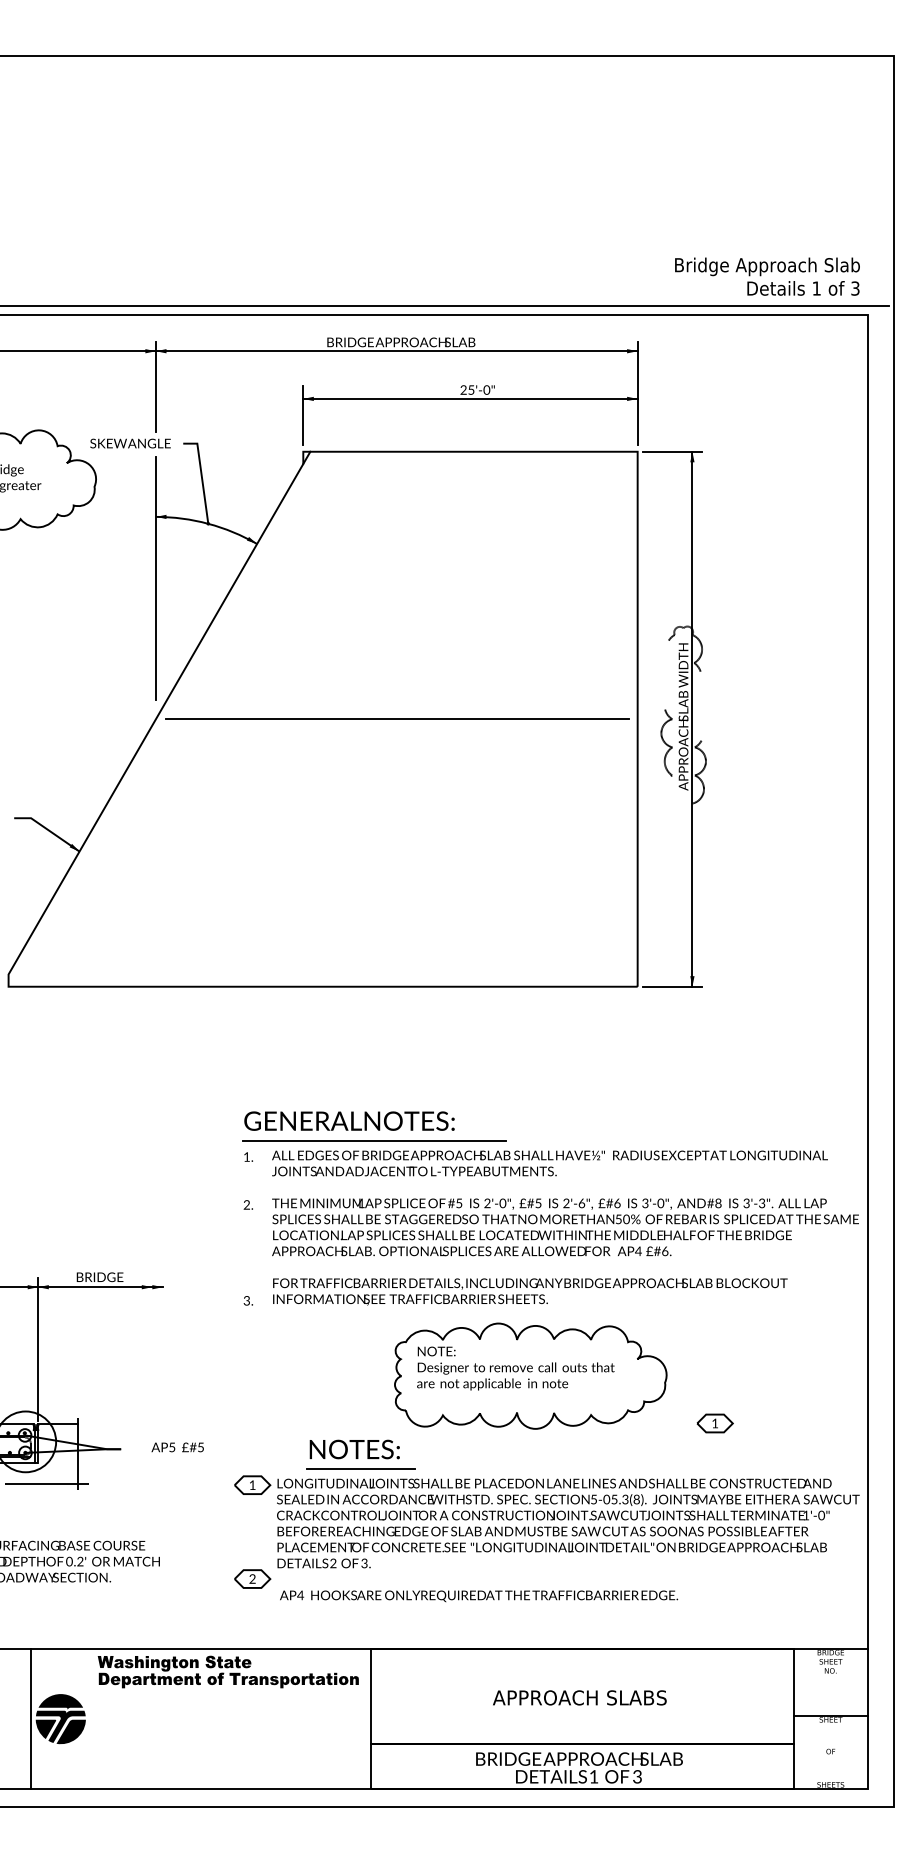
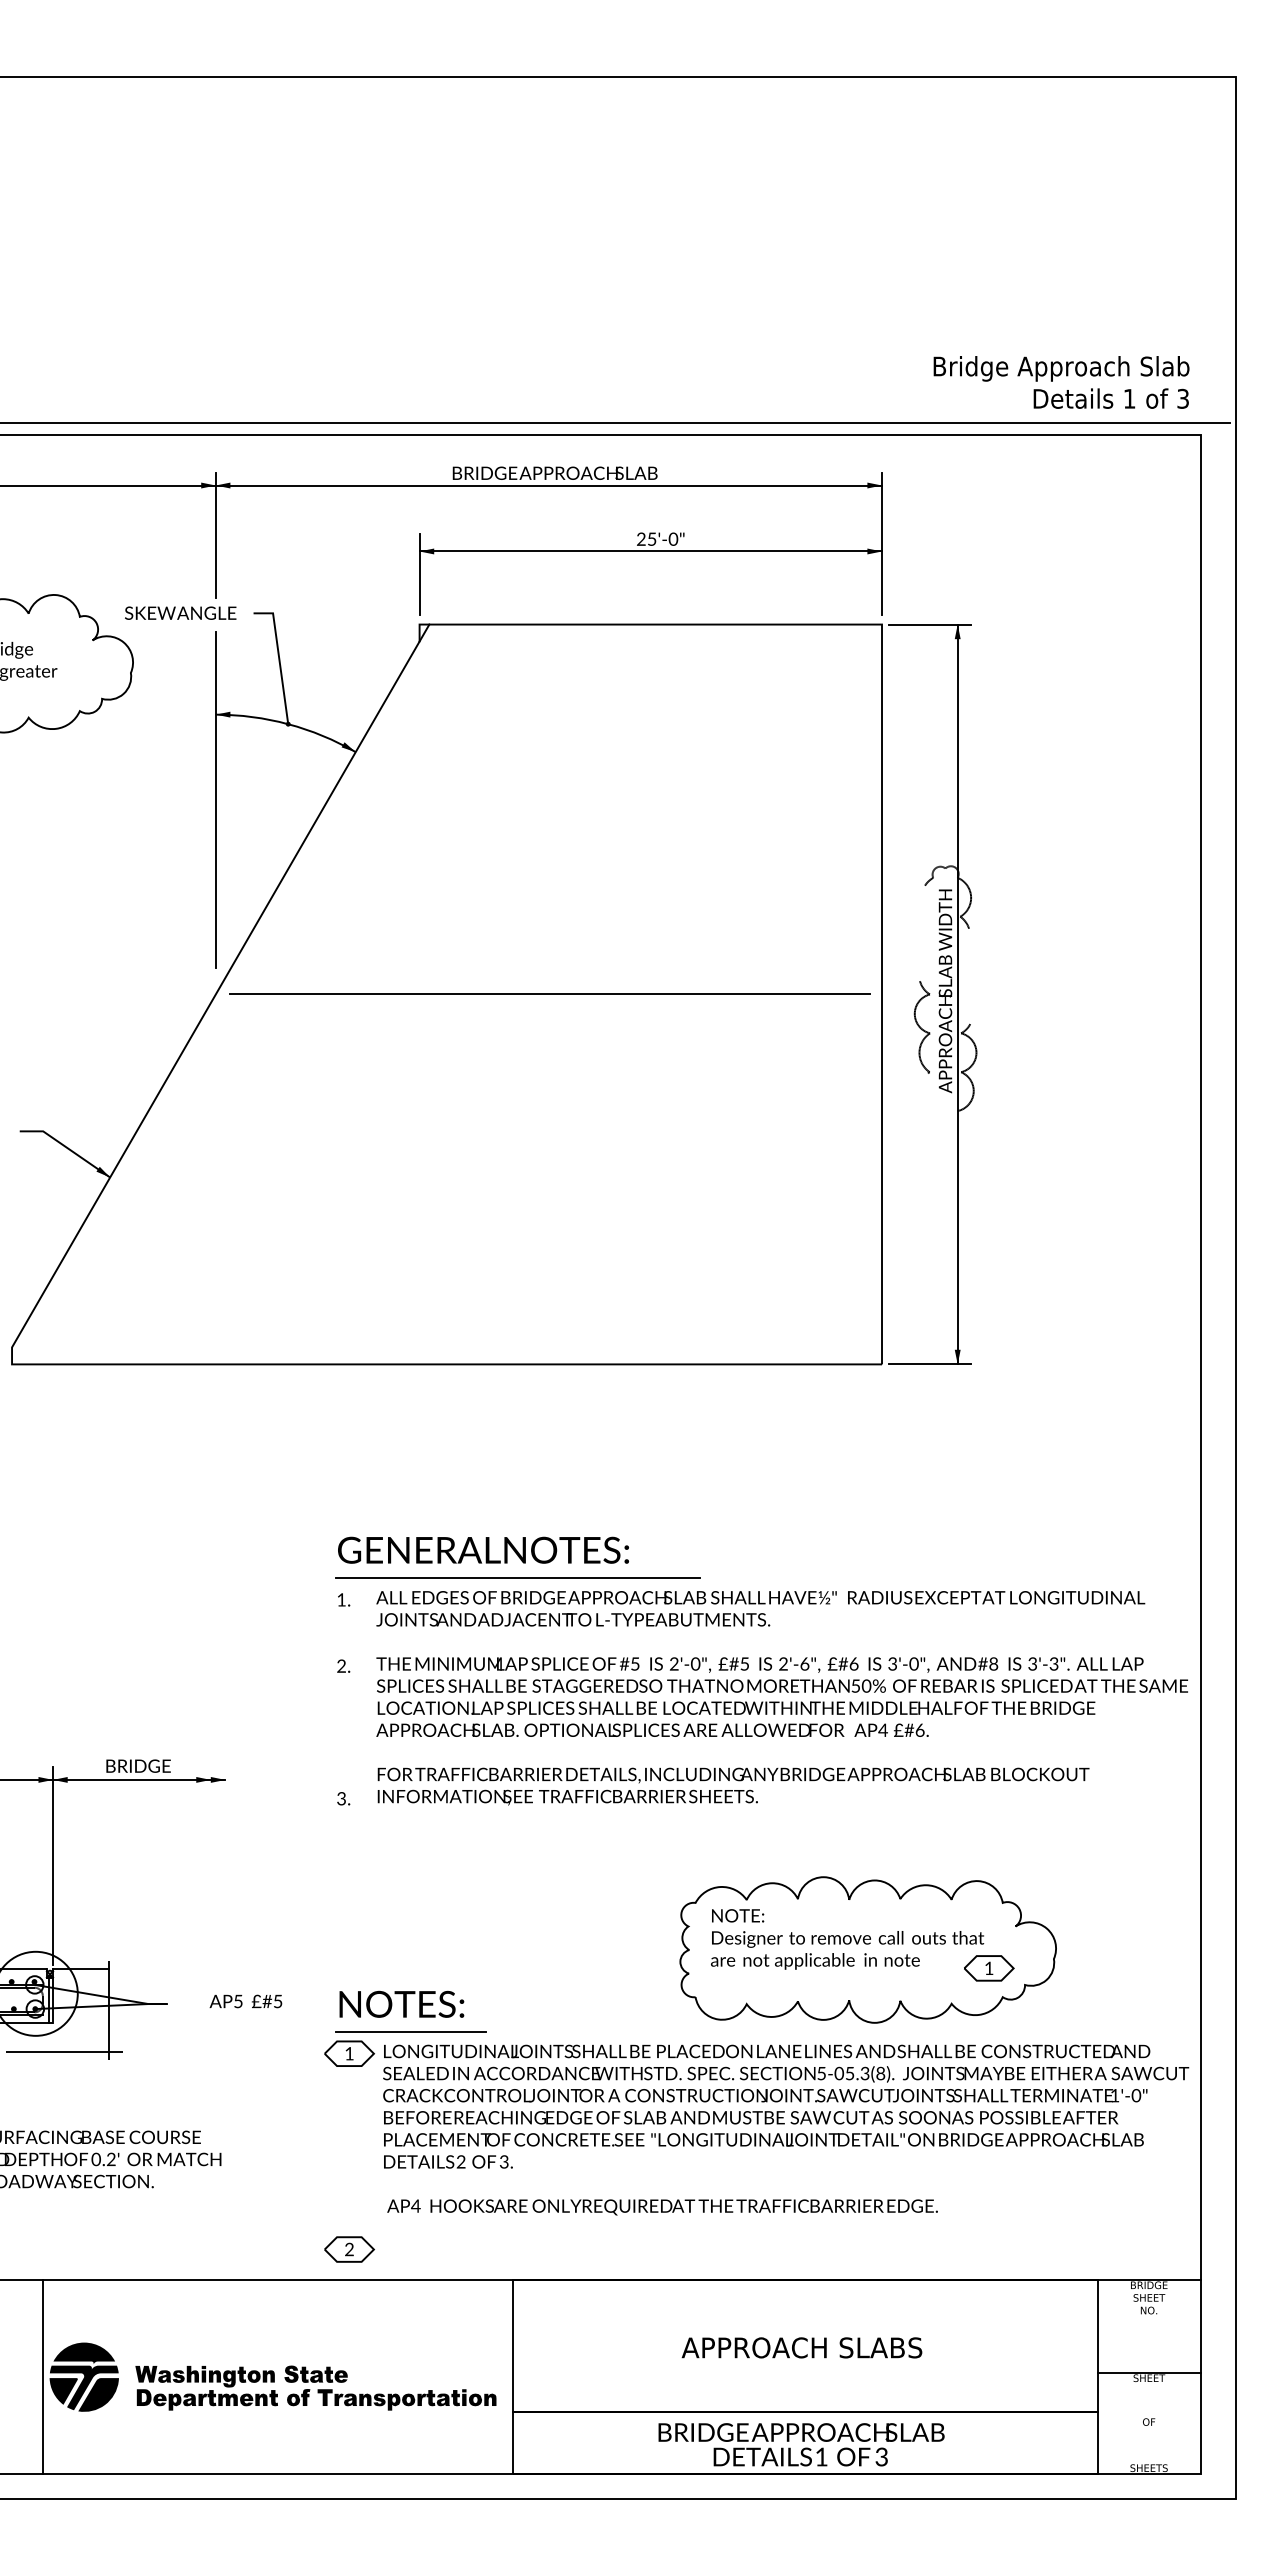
part: (530, 1375) -> (867, 1949), moved
part: (361, 1454) -> (410, 2011), moved
part: (252, 1579) -> (349, 2249), moved
part: (228, 1671) -> (315, 2387), moved

